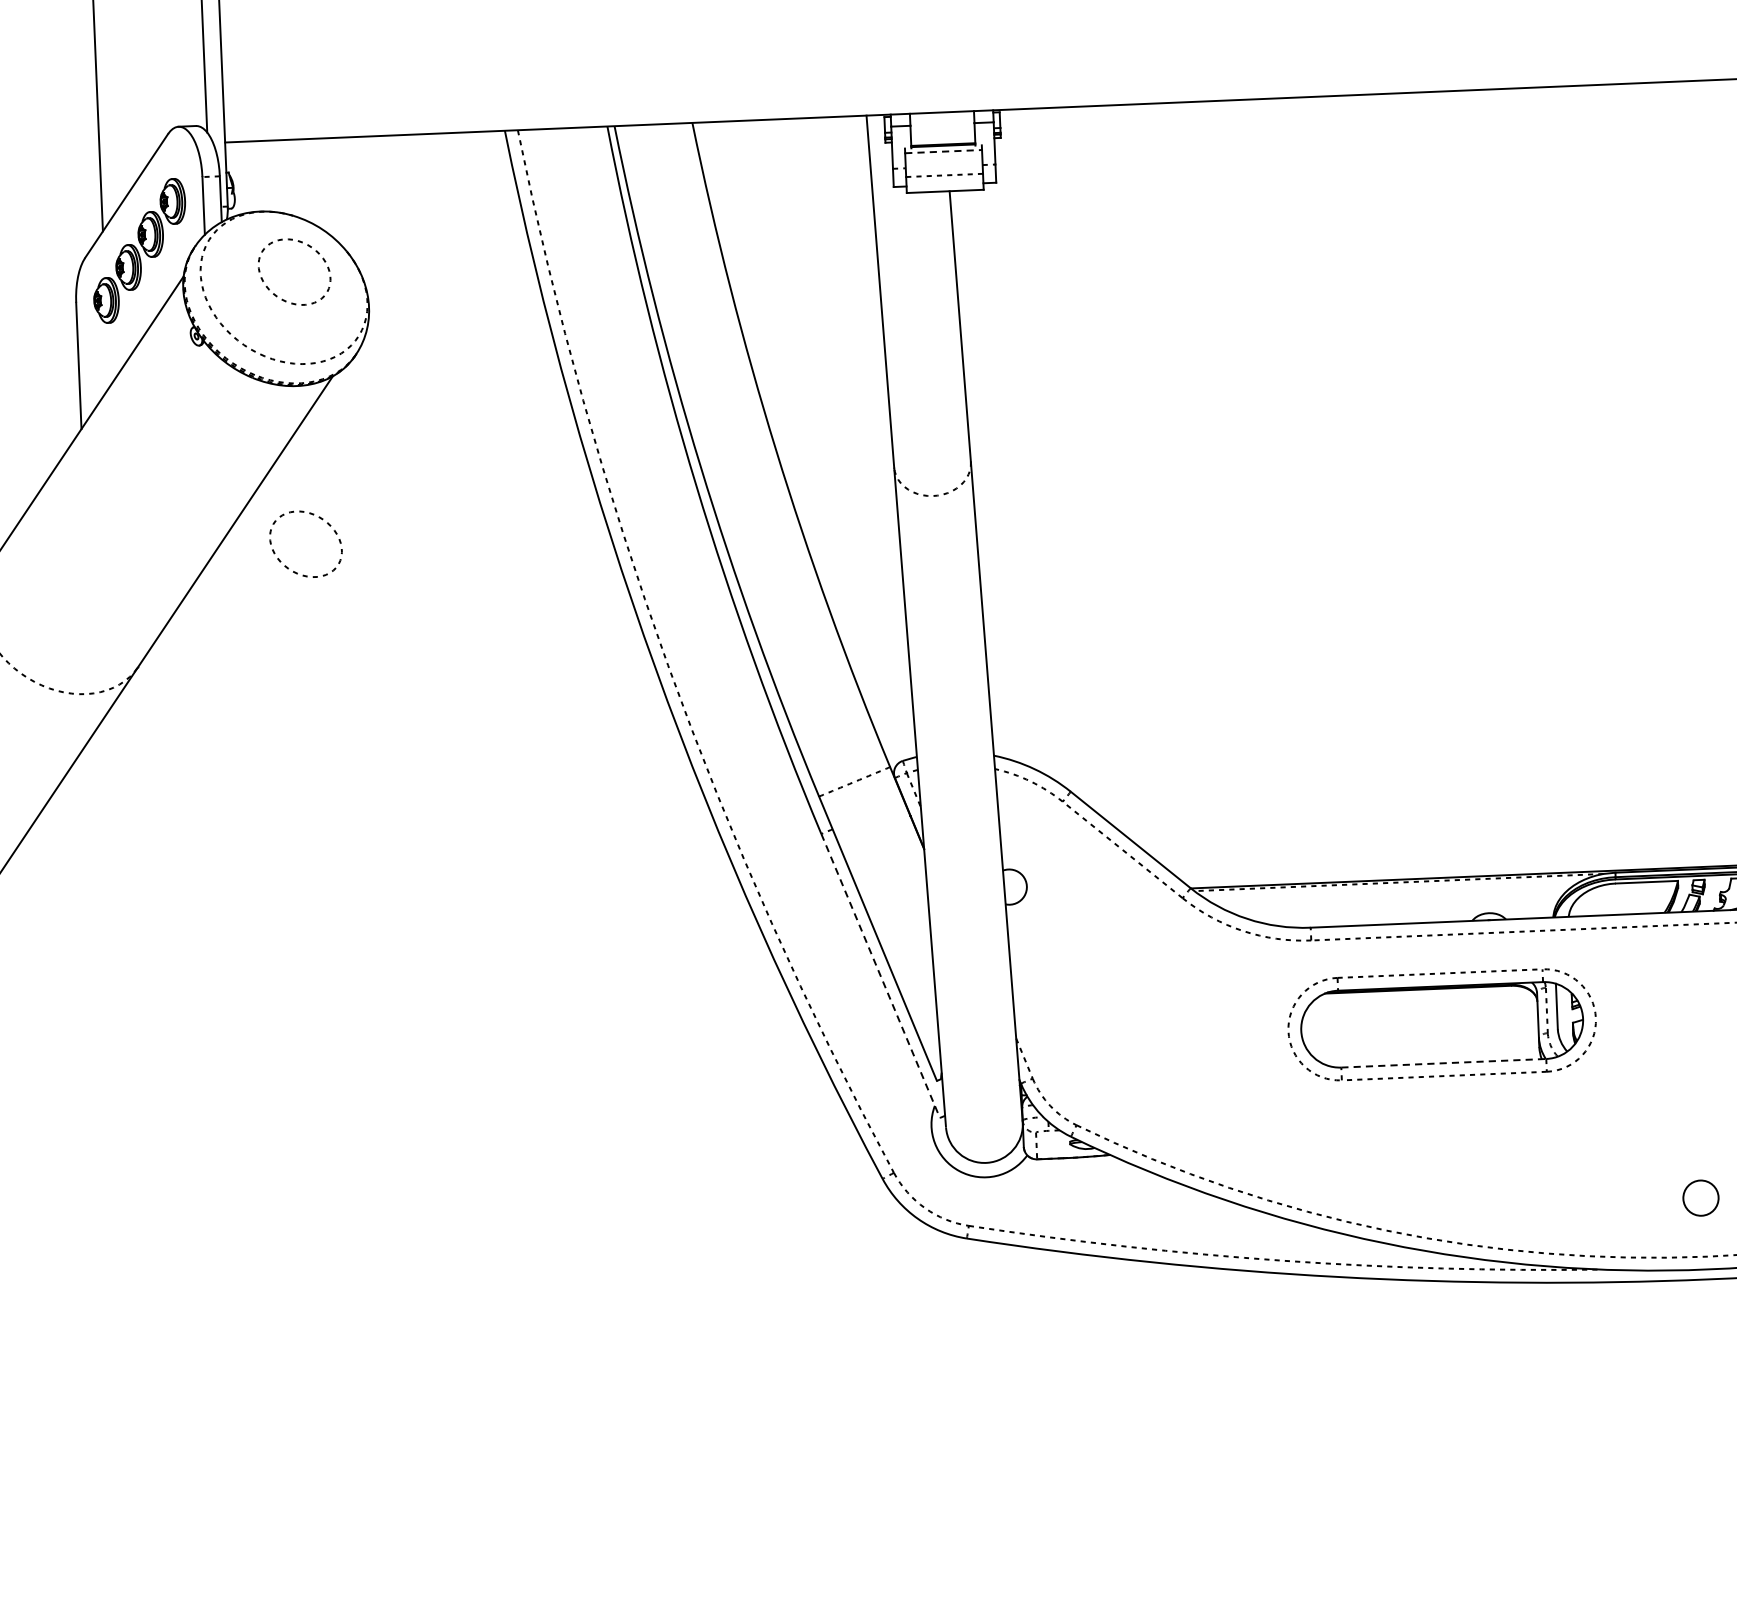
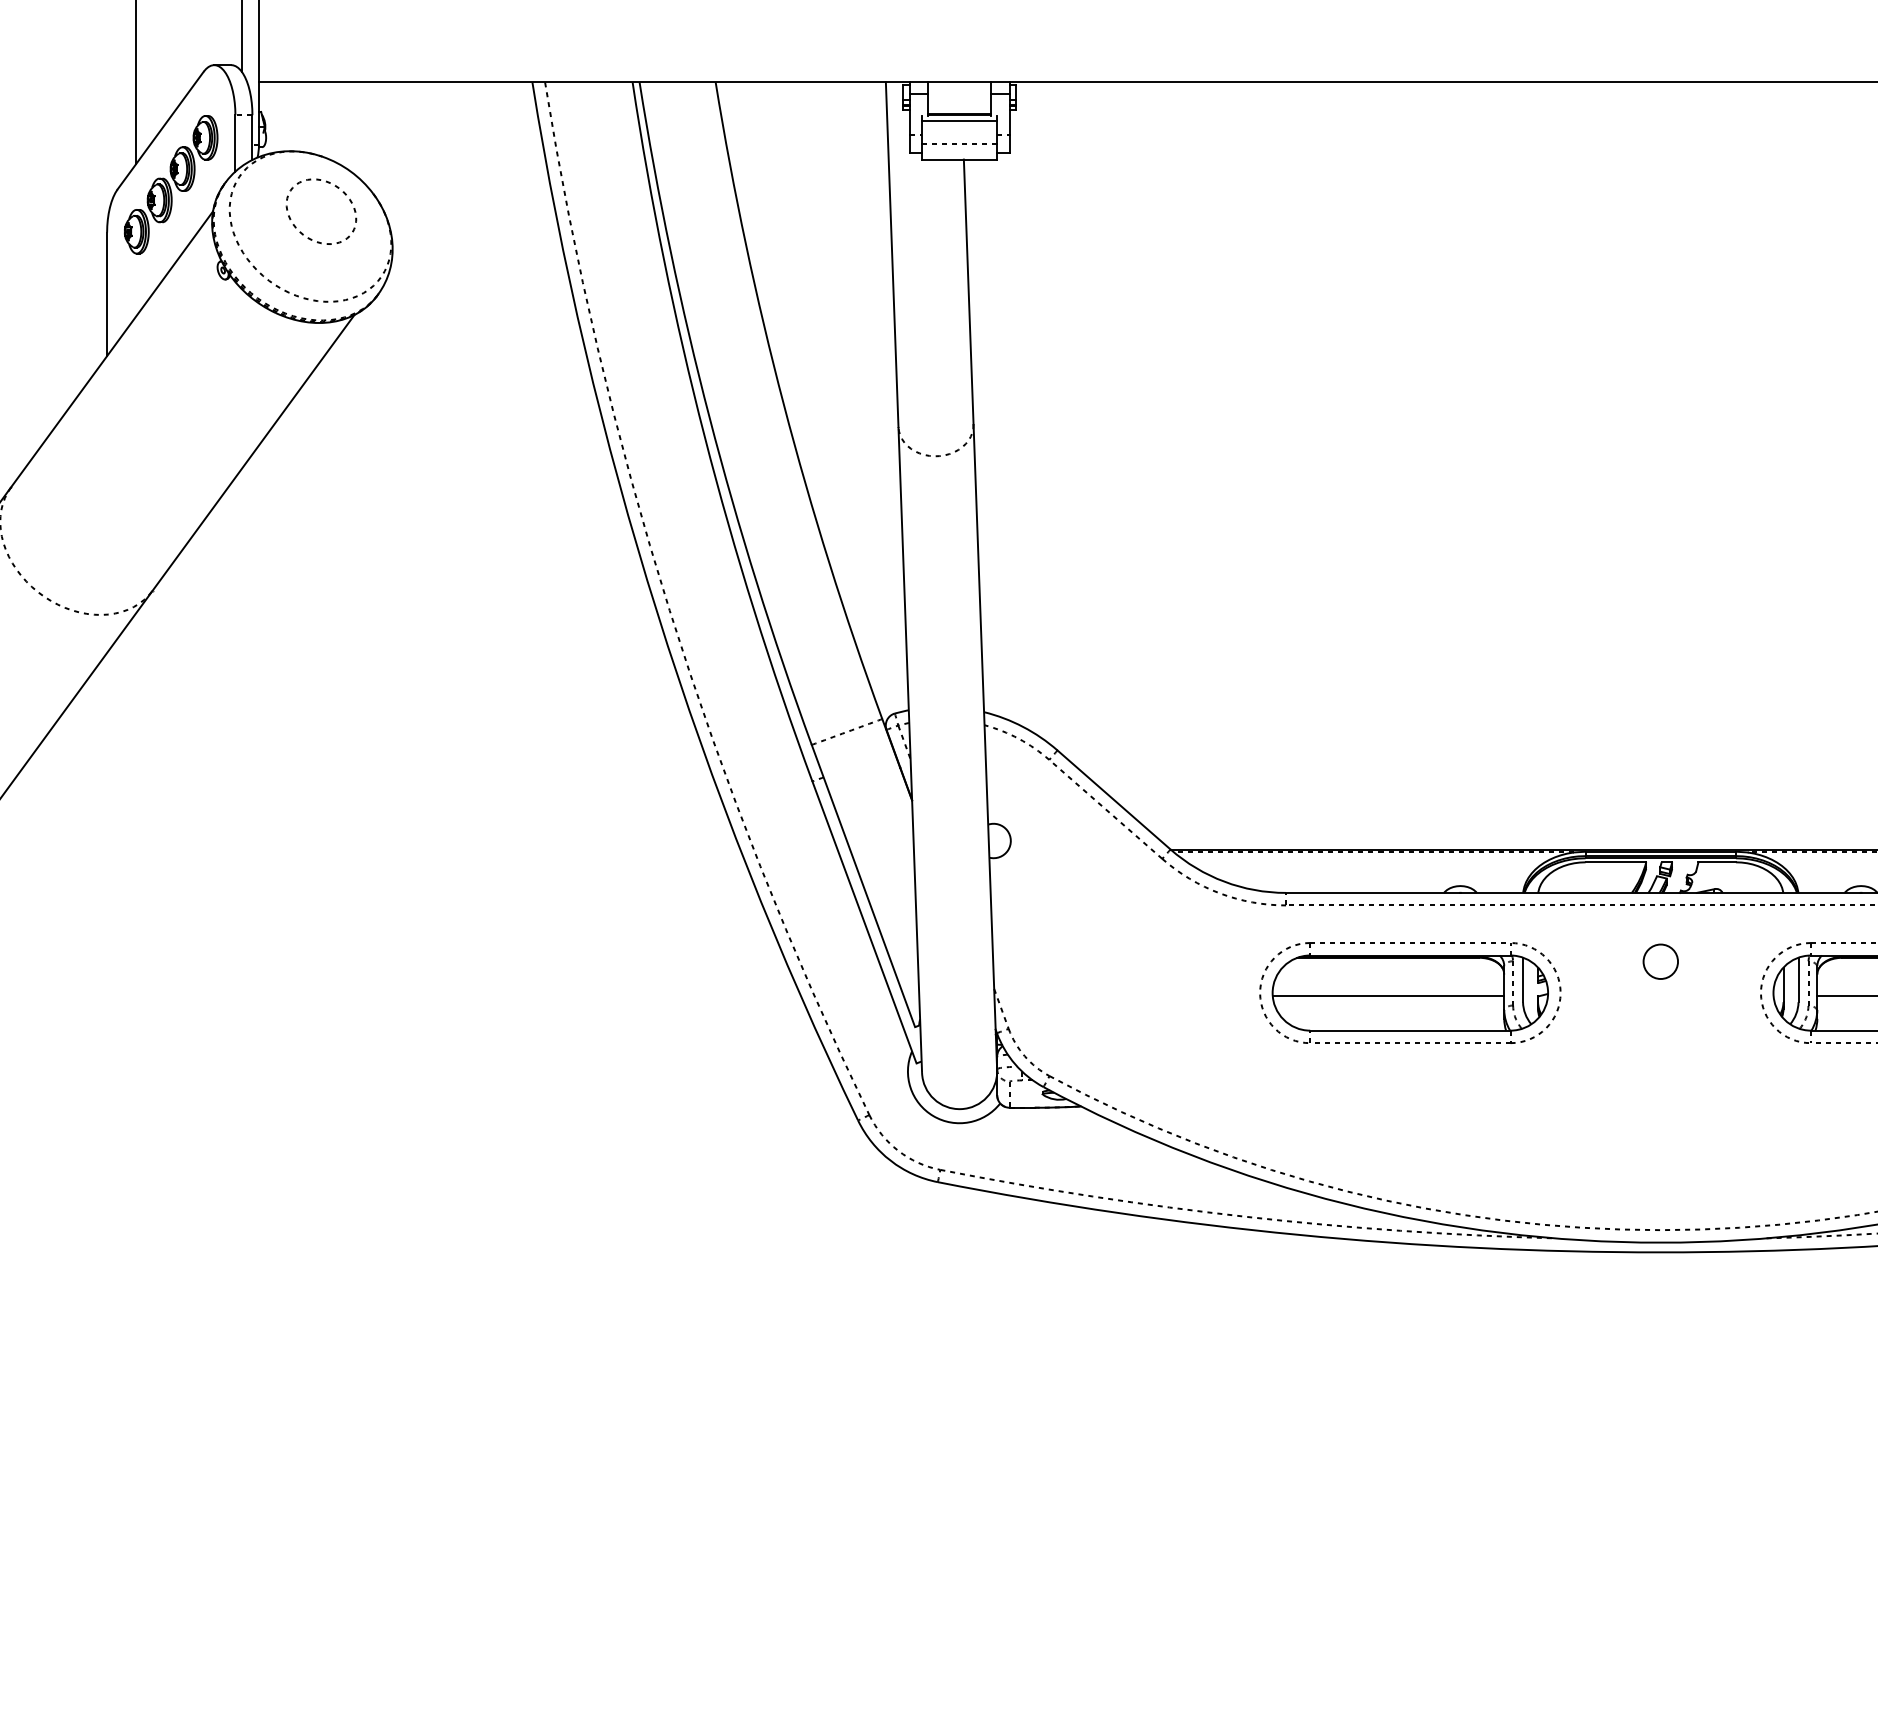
line: (943, 151) -> (959, 120), dashed -> solid
part: (321, 519) -> (337, 454), removed
line: (880, 976) -> (864, 922), dashed -> solid
line: (1419, 1029) -> (1388, 996), added
line: (1443, 1063) -> (1410, 1030), dashed -> solid
circle: (1700, 1197) -> (1660, 961), moved

